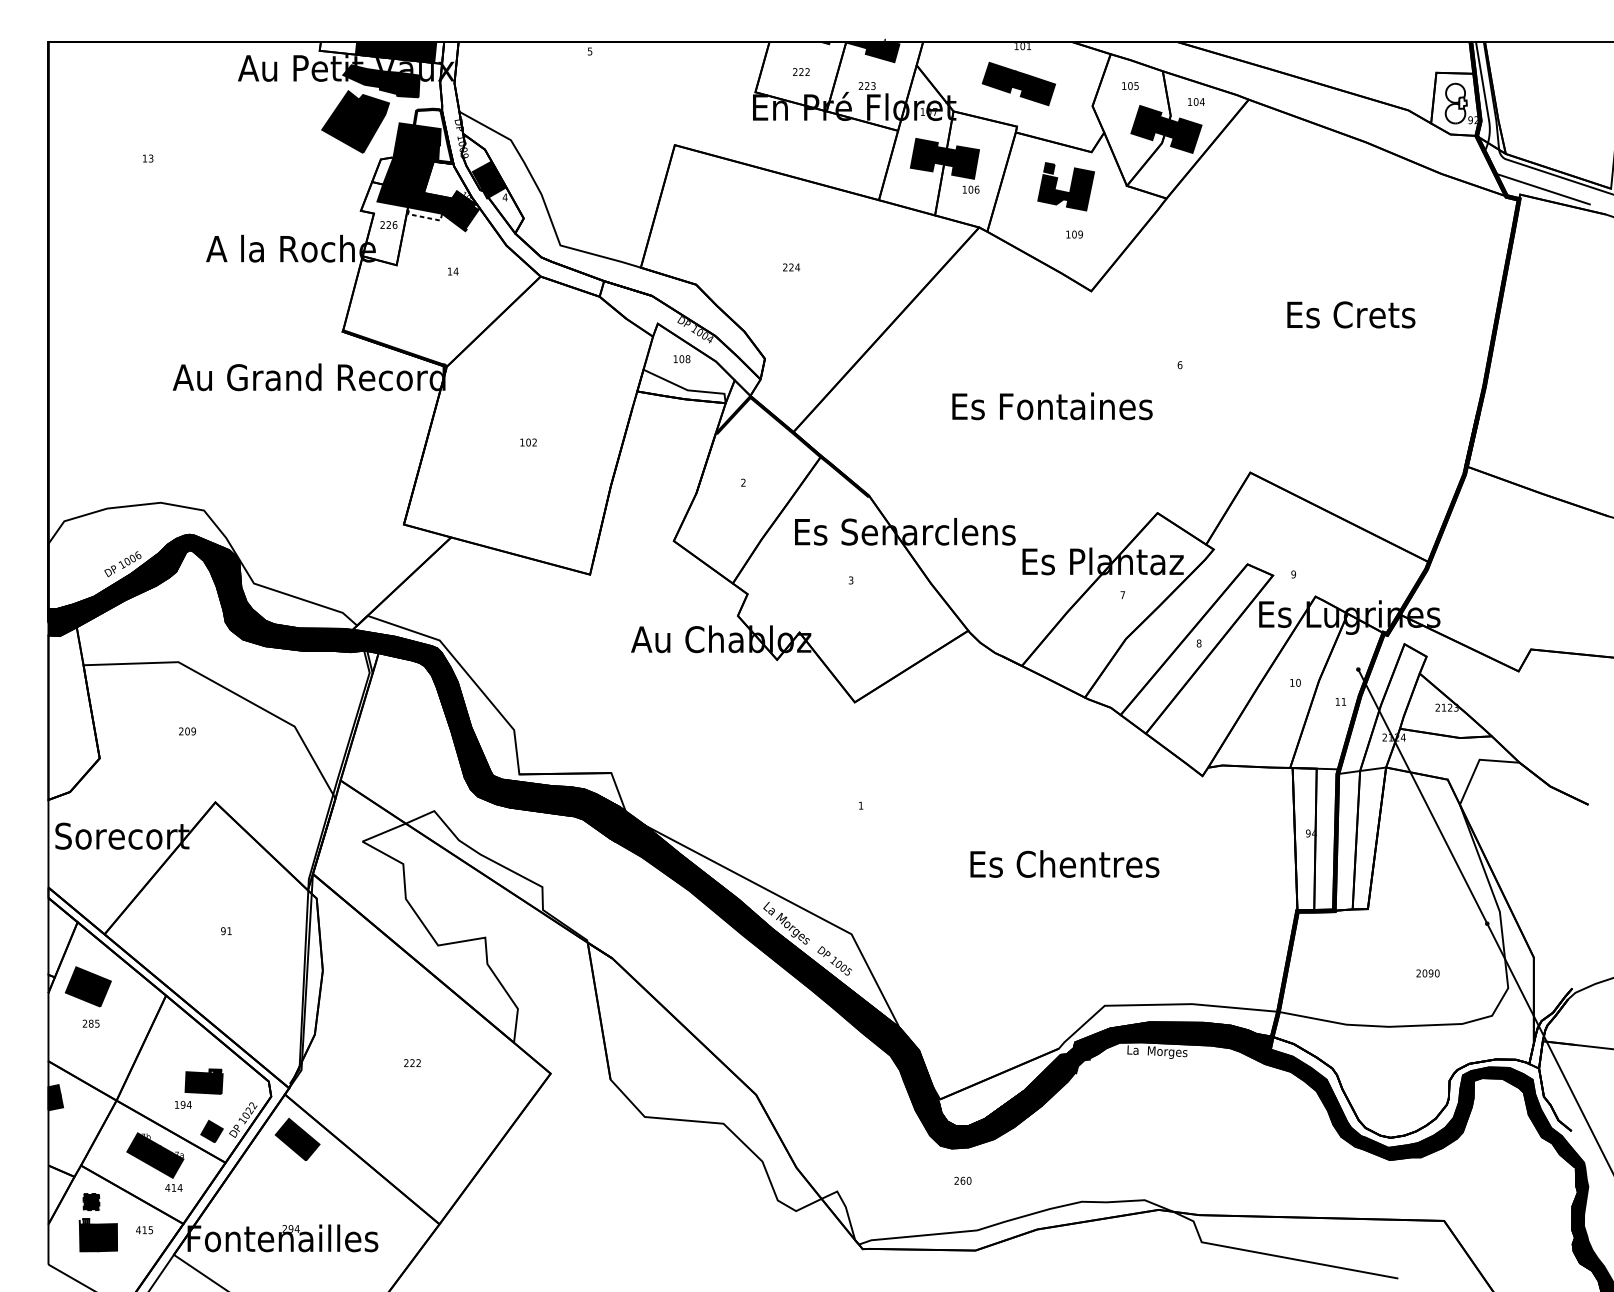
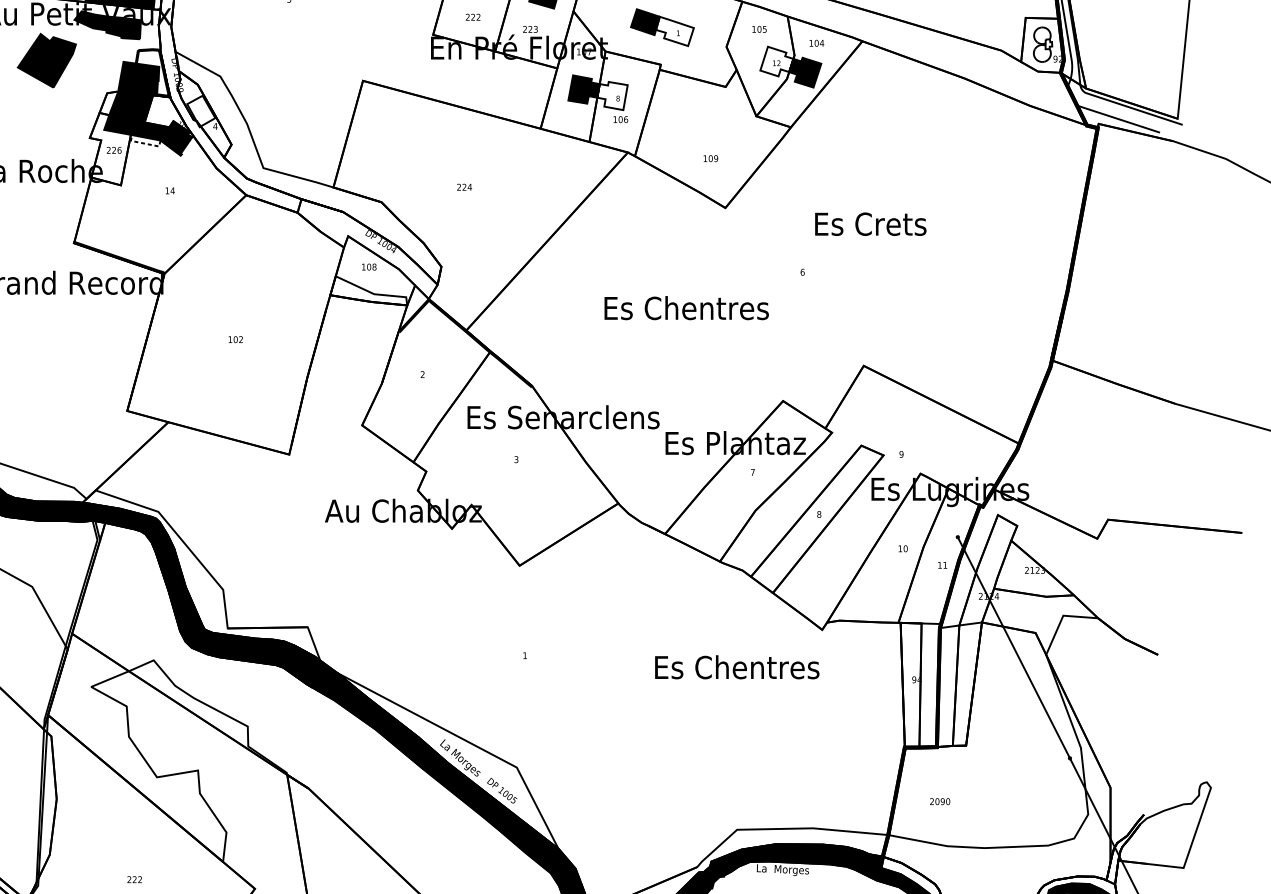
fill: (1033, 88) -> (675, 31), removed
part: (355, 121) -> (46, 60), moved
fill: (1150, 123) -> (776, 62), removed
fill: (961, 162) -> (612, 95), removed
fill: (488, 180) -> (200, 111), removed
part: (1065, 186) -> (702, 116), removed
text: (1351, 314) -> (870, 223), moved
text: (1075, 406) -> (711, 308), Es Fontaines -> Es Chentres
text: (1064, 863) -> (736, 666), moved
text: (1427, 973) -> (939, 801), moved

